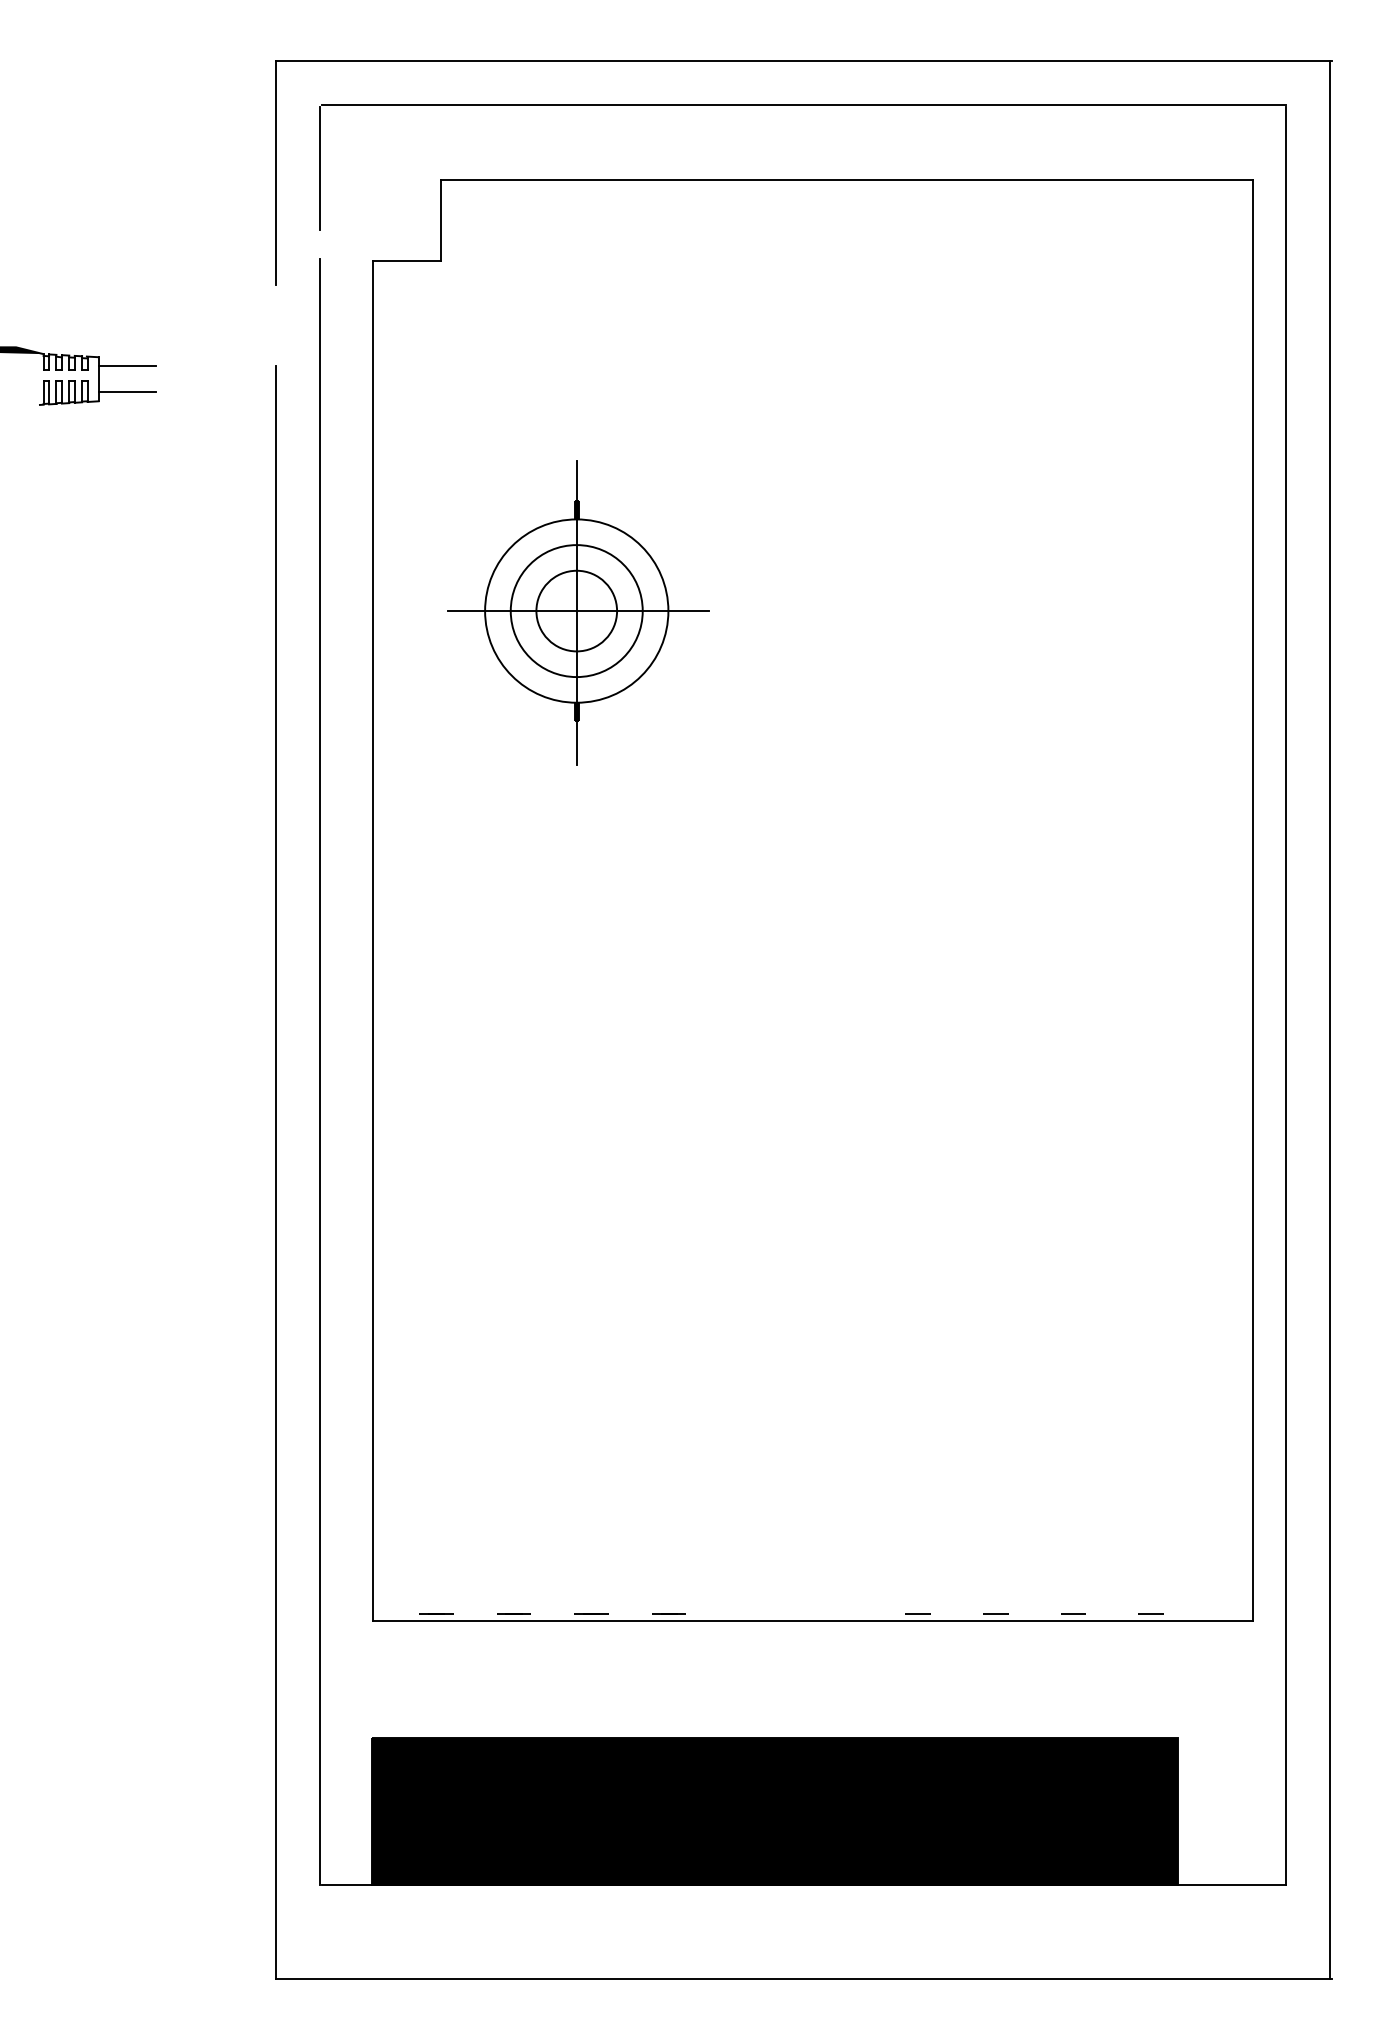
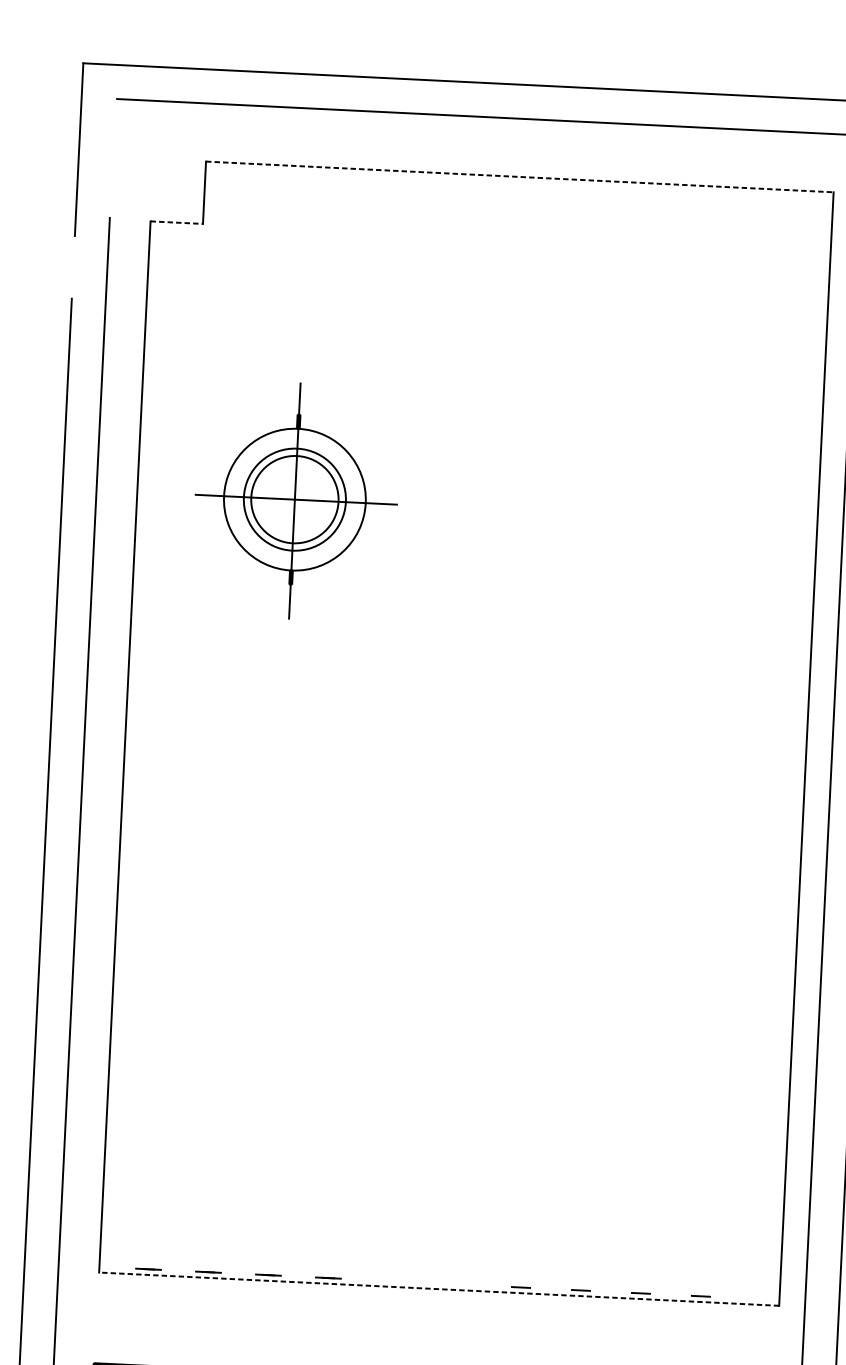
line: (320, 168) -> (113, 147), removed
line: (847, 180) -> (520, 177), solid -> dashed
line: (406, 260) -> (176, 222), solid -> dashed
circle: (576, 610) -> (294, 499), size x1.4
line: (812, 1621) -> (438, 1289), solid -> dashed

